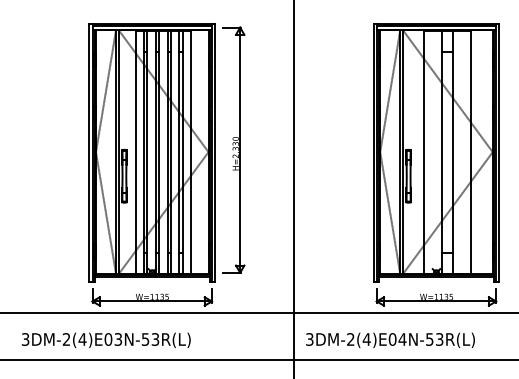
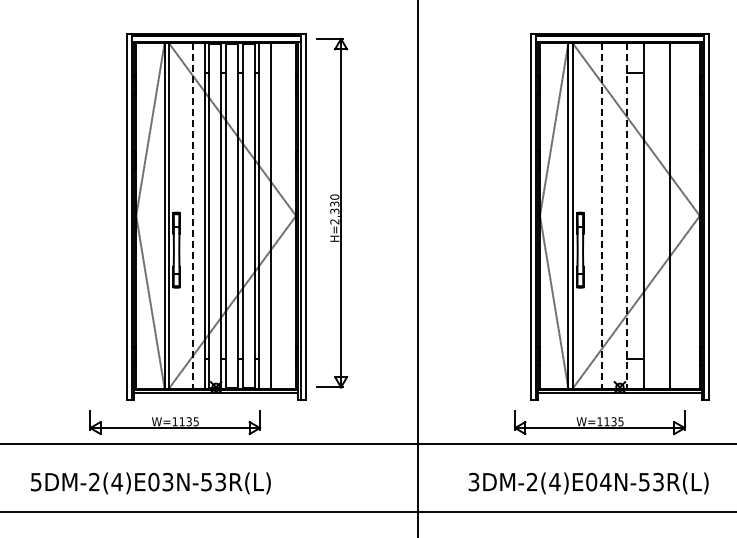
line: (135, 151) -> (192, 215), solid -> dashed
line: (424, 151) -> (602, 215), solid -> dashed
line: (441, 151) -> (627, 215), solid -> dashed
part: (152, 297) -> (175, 422), moved
part: (436, 297) -> (599, 422), moved
text: (25, 339) -> (36, 481), 3DM-2(4)E03N-53R(L) -> 5DM-2(4)E03N-53R(L)
text: (390, 340) -> (588, 483), moved

